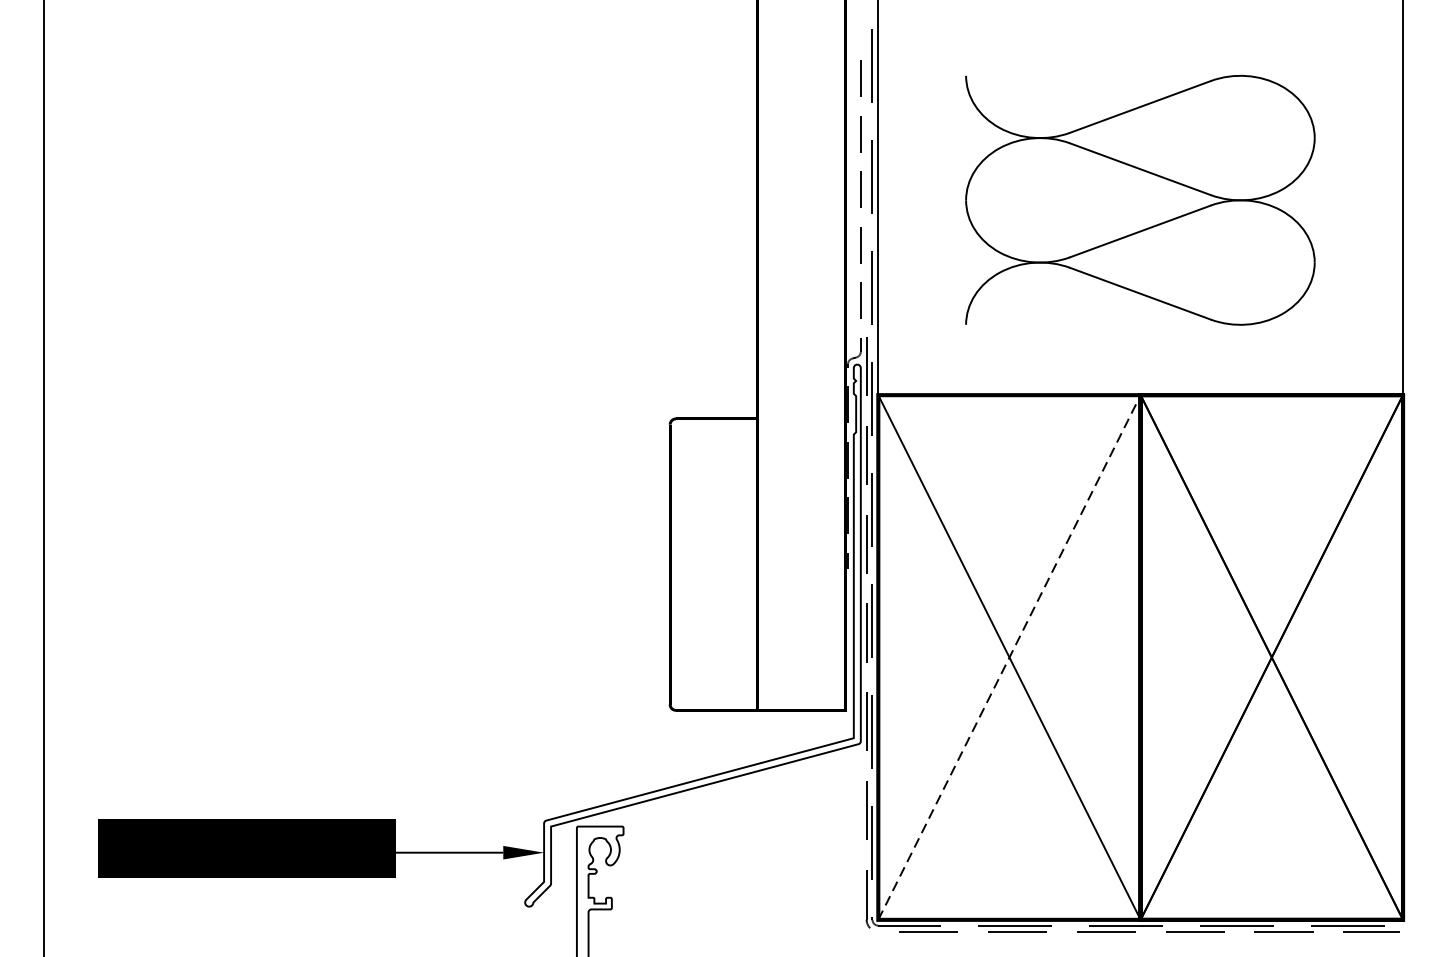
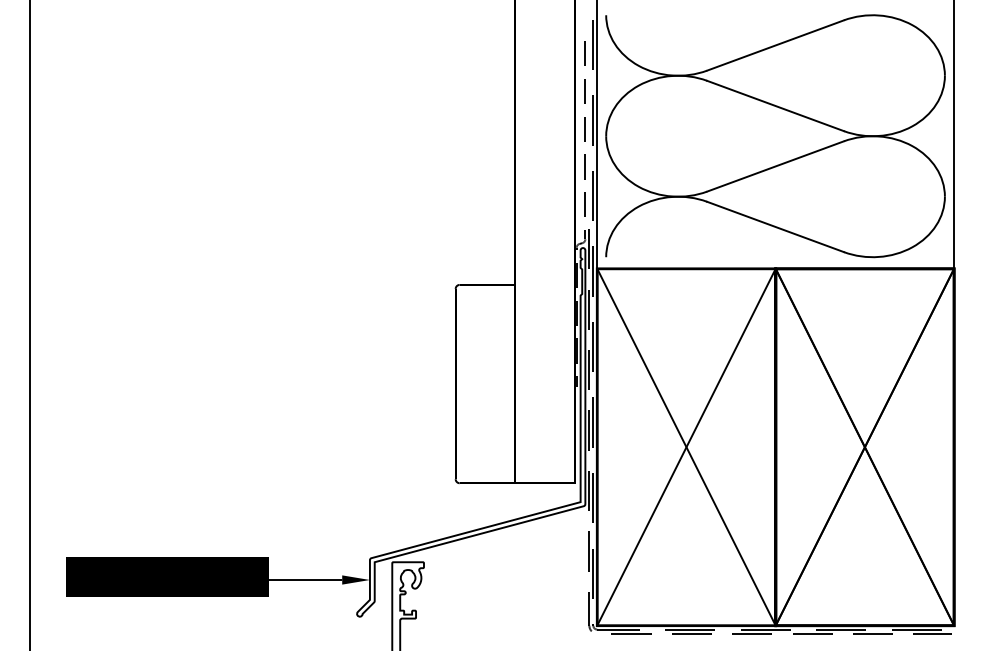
part: (1140, 200) -> (775, 136), size x1.43
line: (1009, 656) -> (686, 446), dashed -> solid

